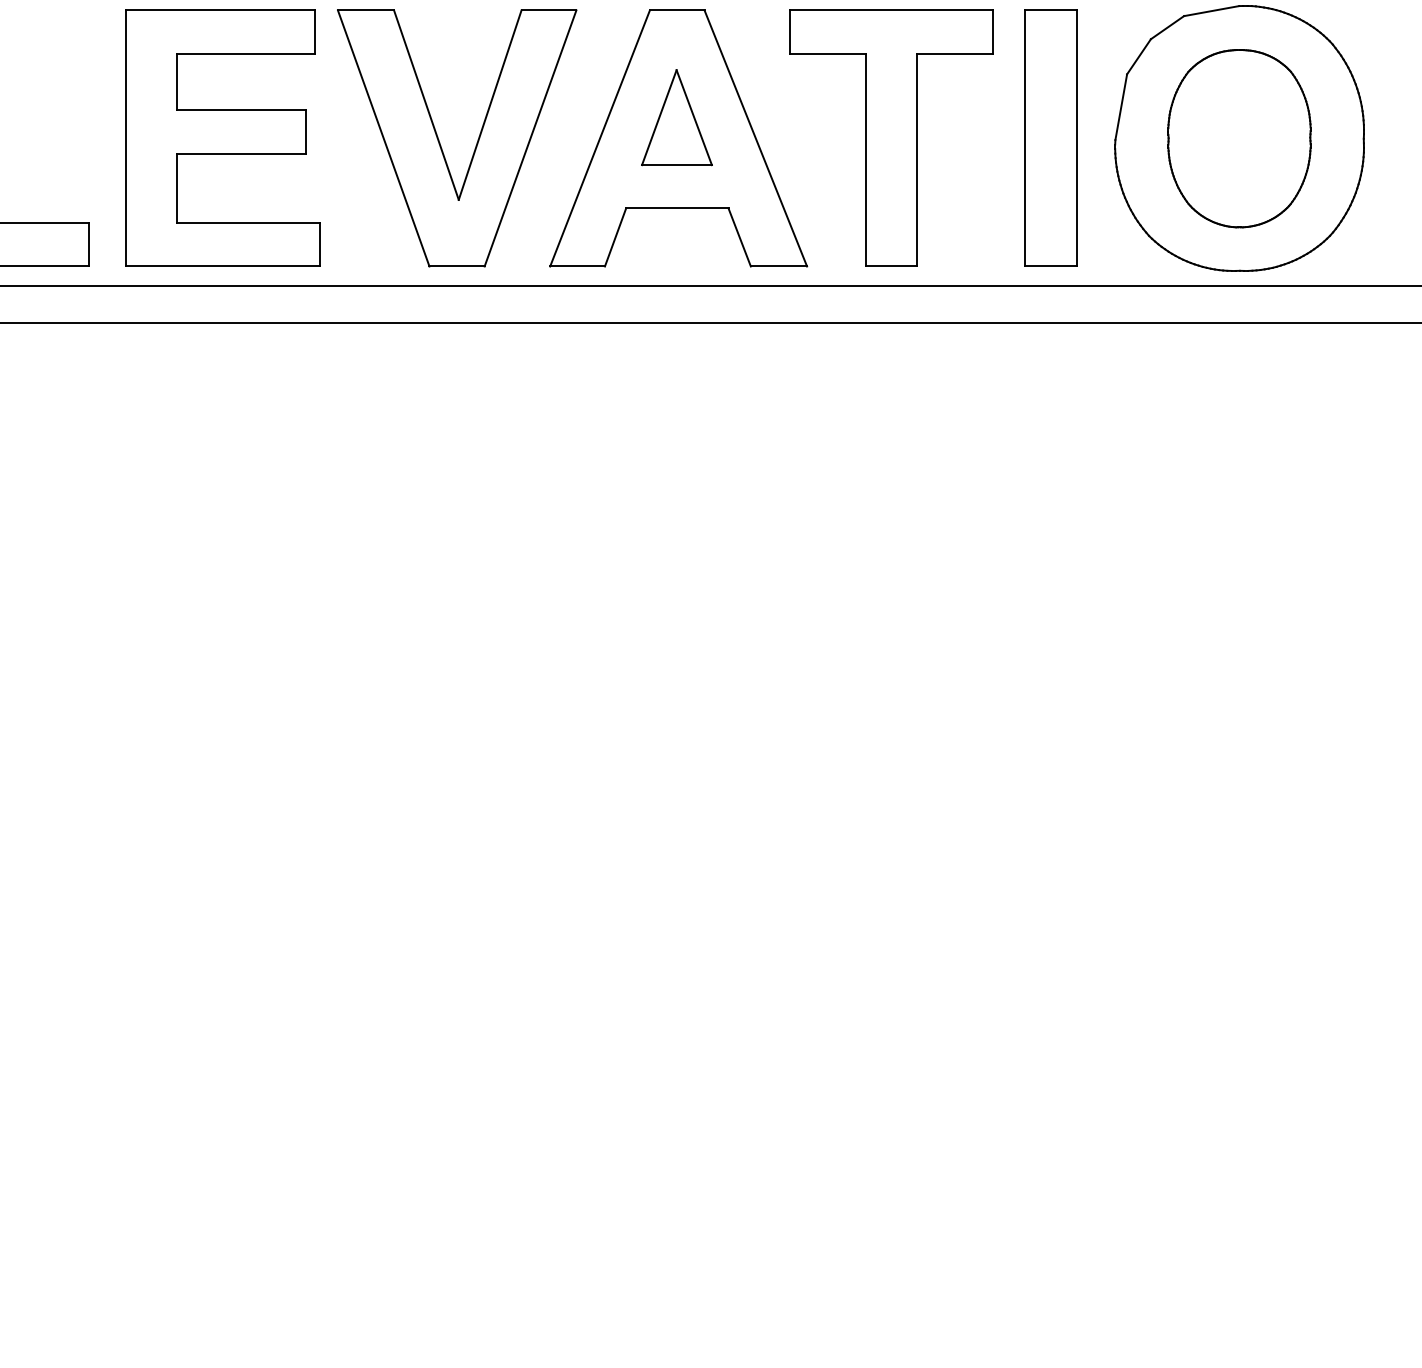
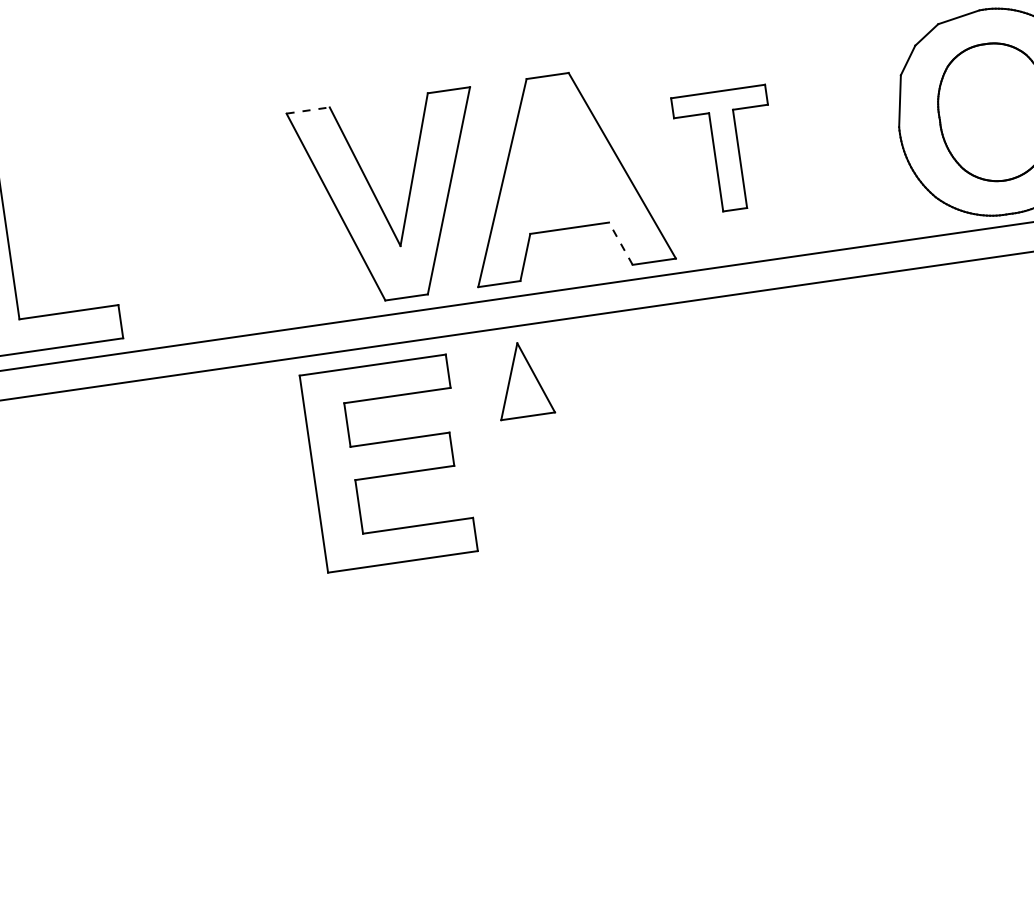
line: (366, 10) -> (308, 110), solid -> dashed
part: (676, 117) -> (522, 379), moved
part: (222, 137) -> (388, 462), moved
part: (891, 137) -> (726, 150), size x0.6
part: (1050, 137) -> (848, 132), removed
line: (739, 236) -> (620, 243), solid -> dashed

